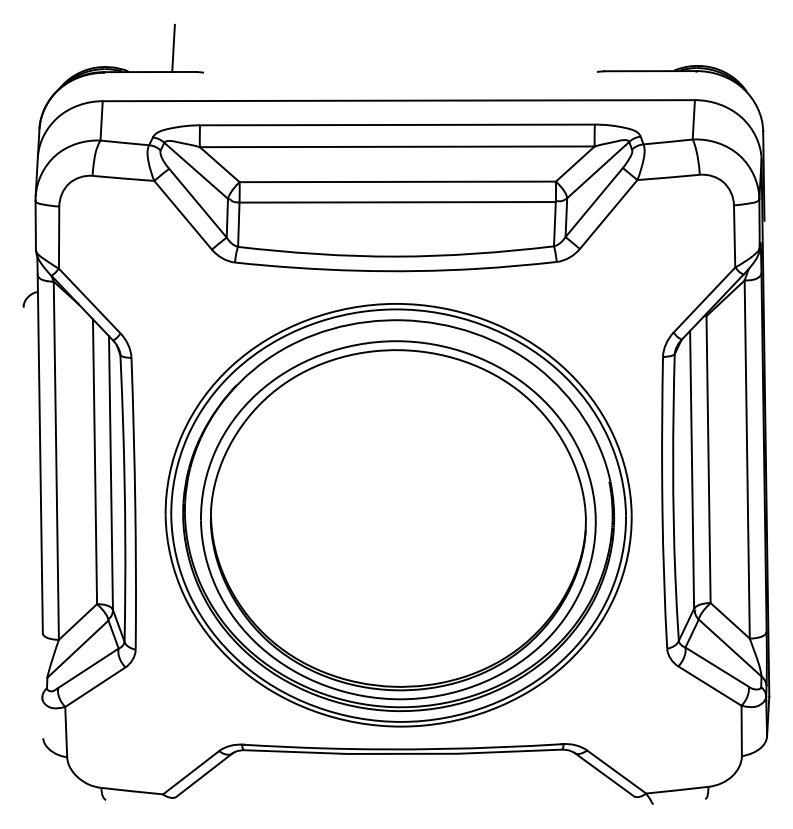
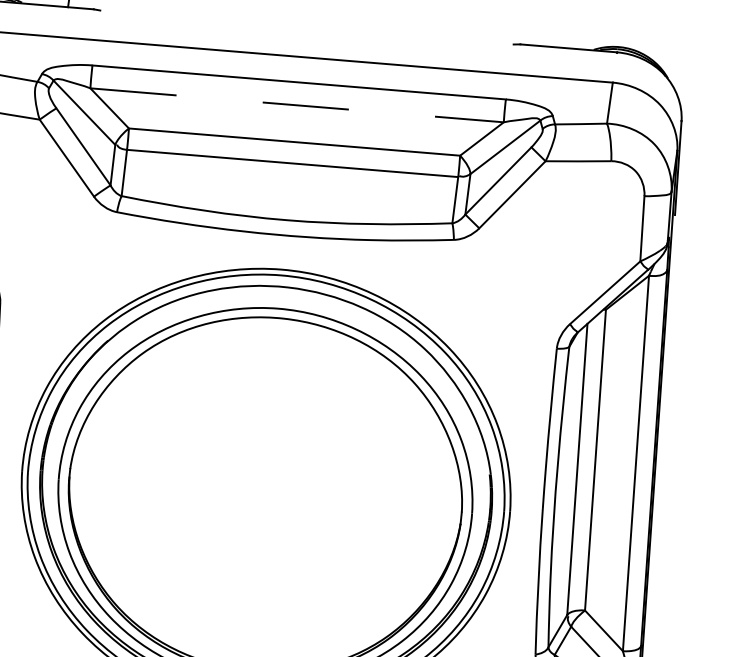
line: (397, 146) -> (297, 105), solid -> dashed

